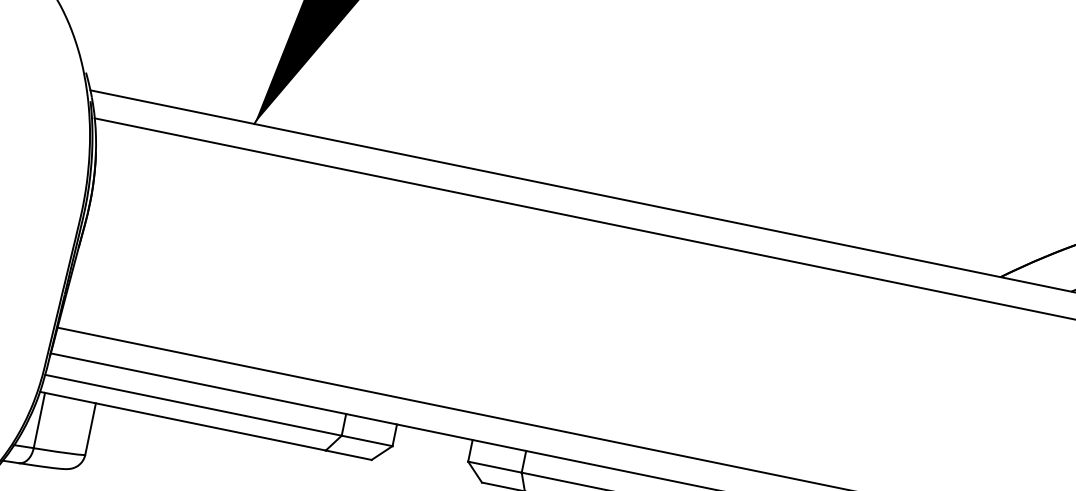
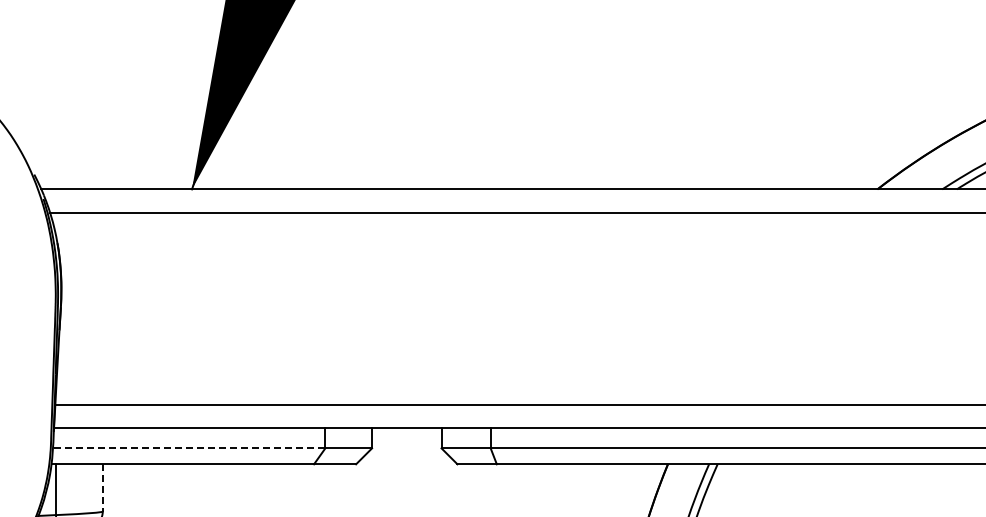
line: (192, 405) -> (188, 448), solid -> dashed
line: (90, 428) -> (102, 487), solid -> dashed

